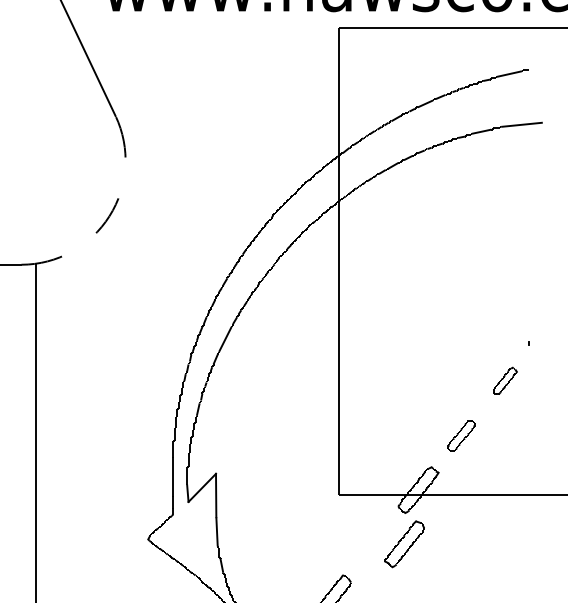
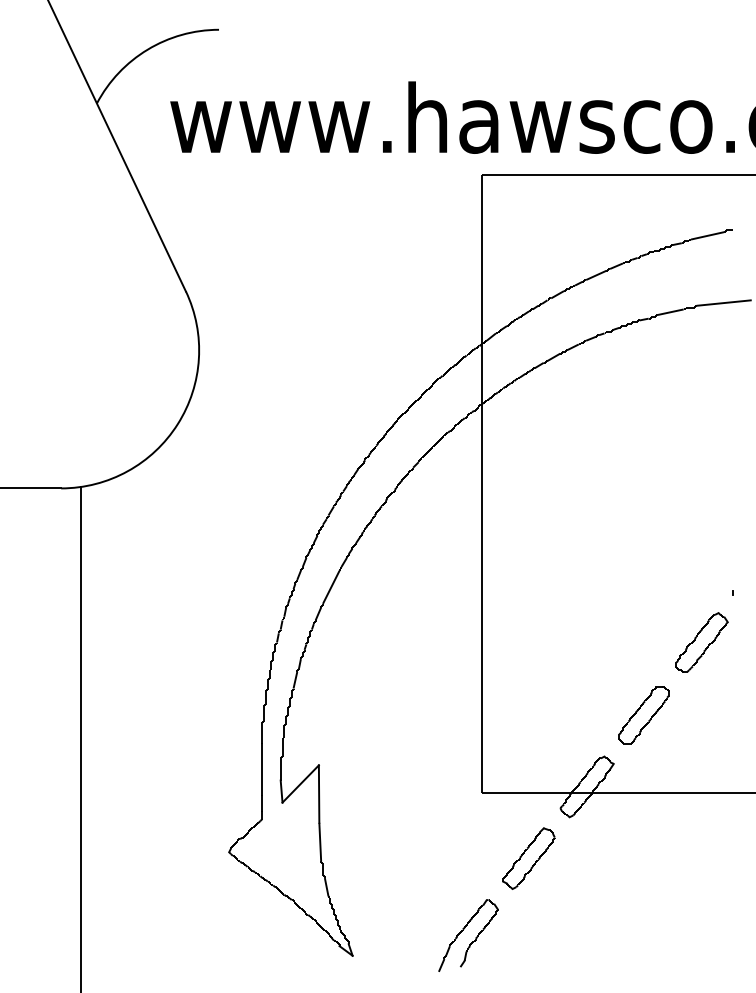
arc: (109, 216) -> (177, 424), dashed -> solid
part: (504, 381) -> (701, 642), size x1.67
part: (461, 436) -> (643, 715), size x1.43
part: (404, 544) -> (528, 858), moved

